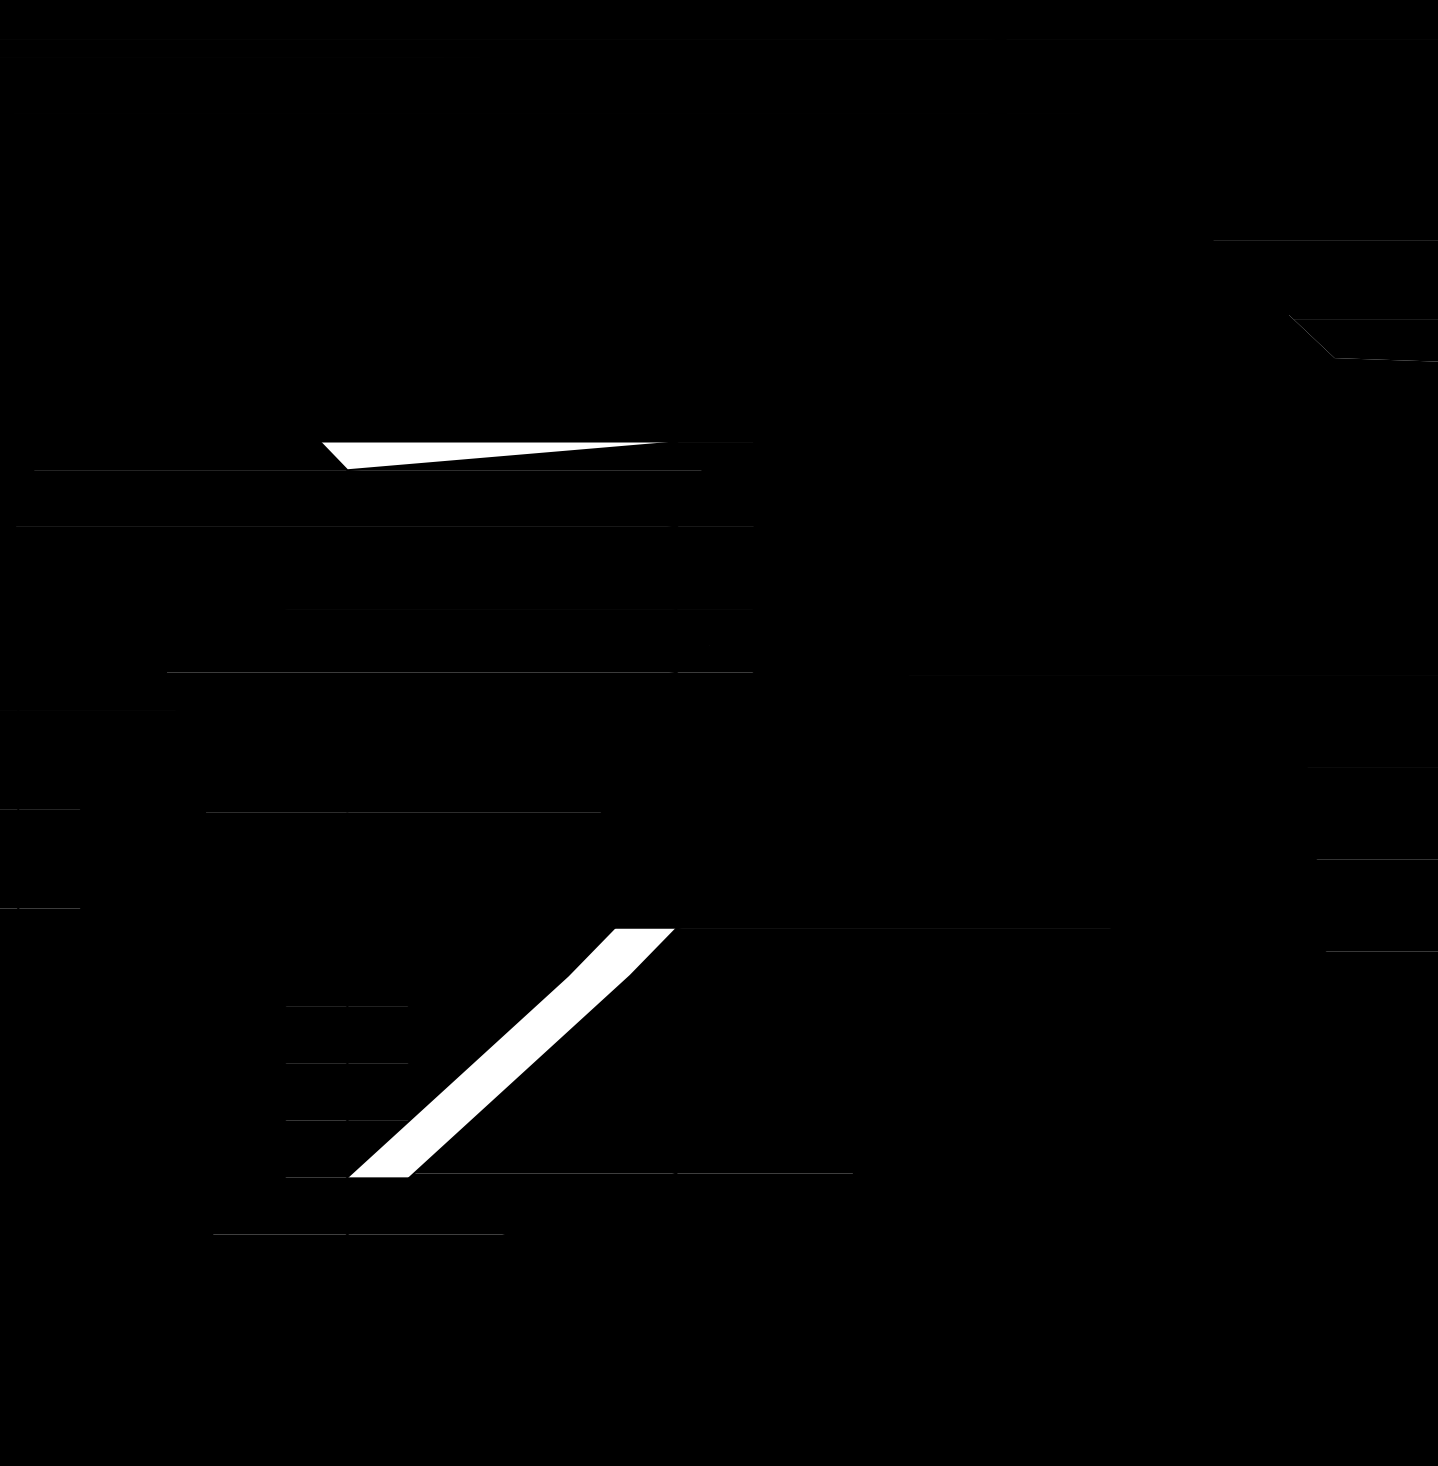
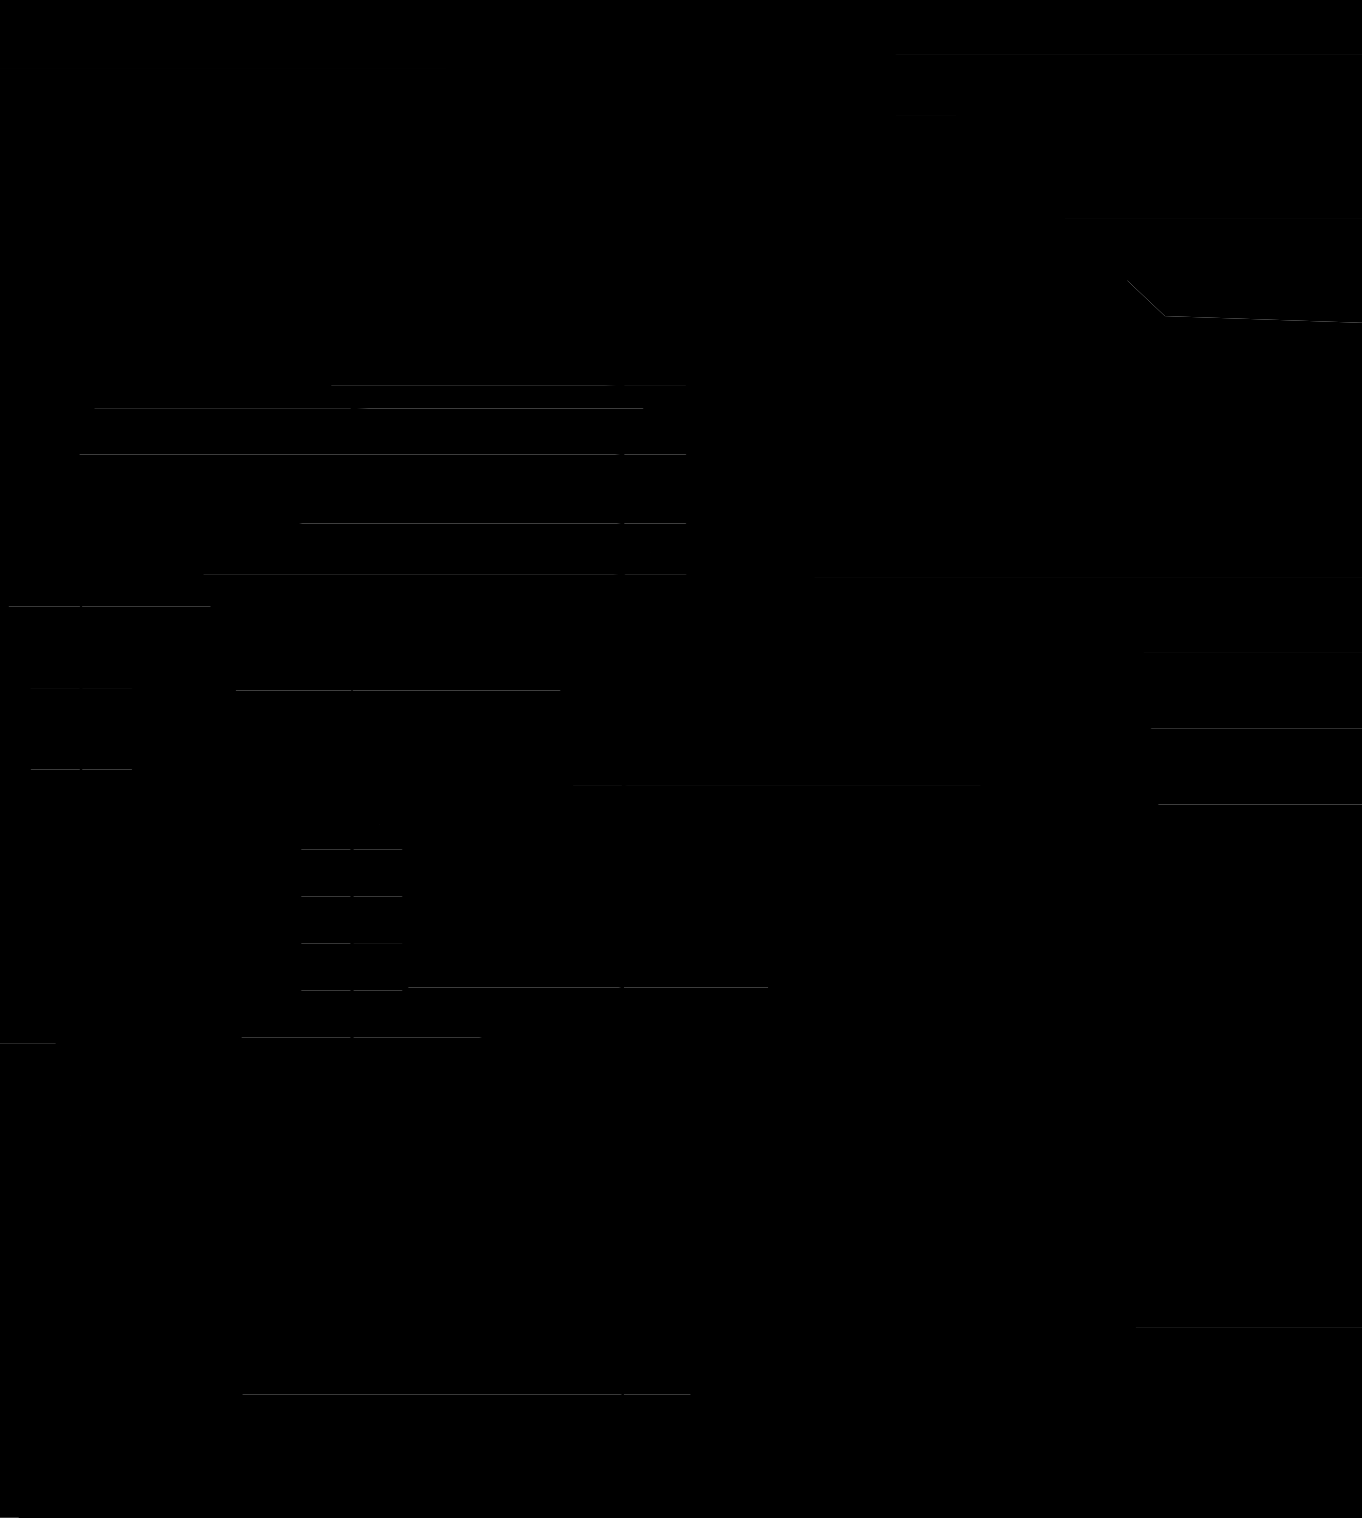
fill: (497, 455) -> (475, 396), added
fill: (511, 1052) -> (487, 887), added

